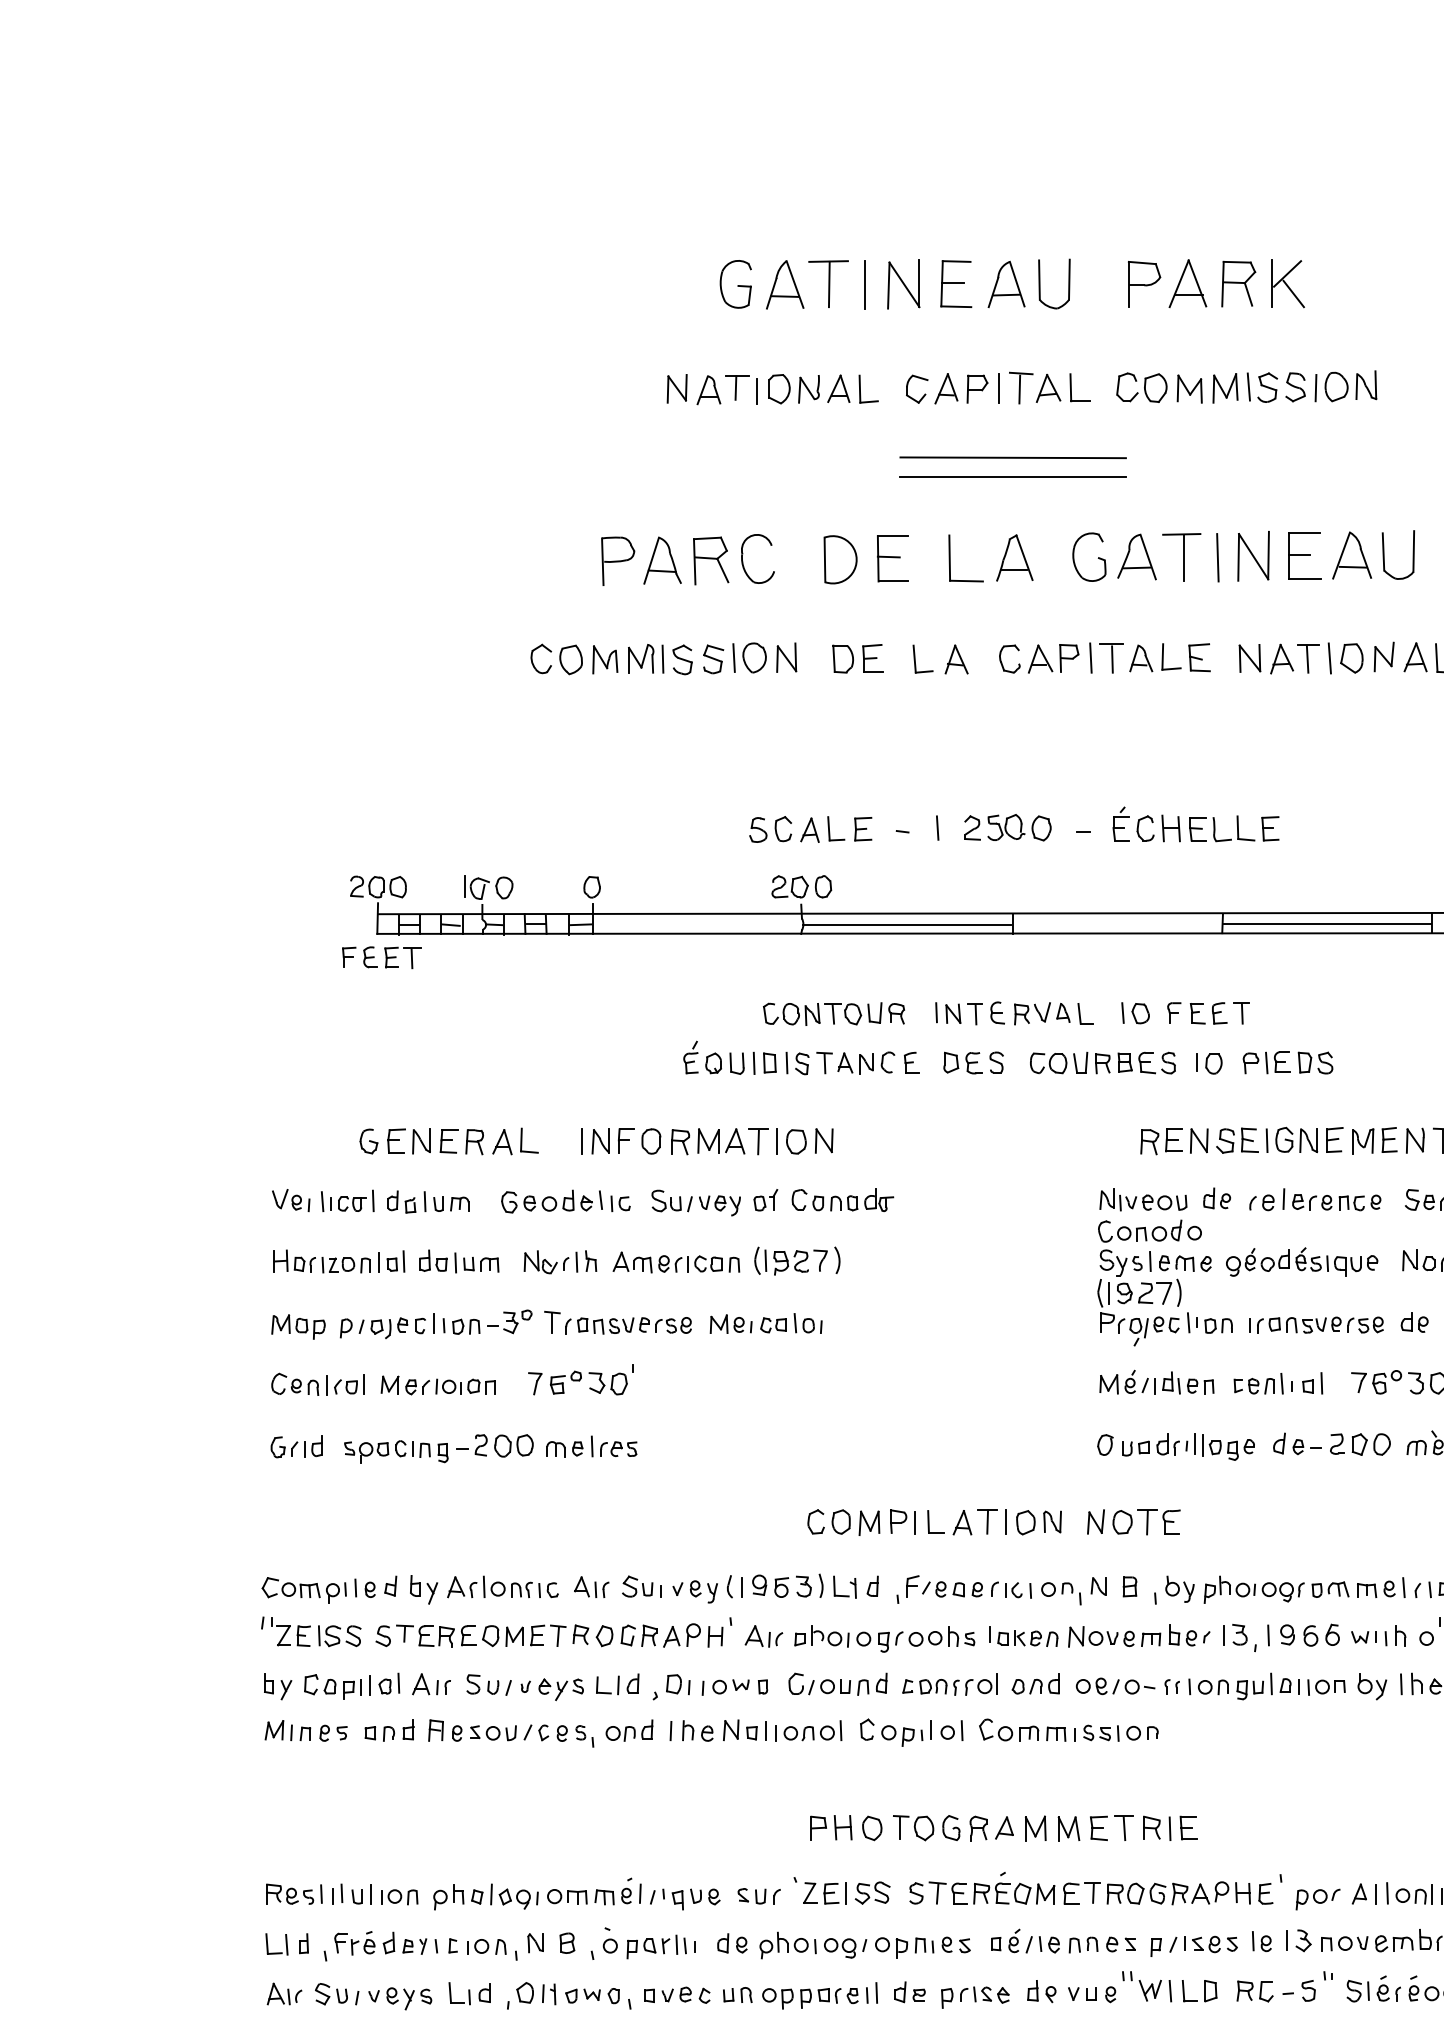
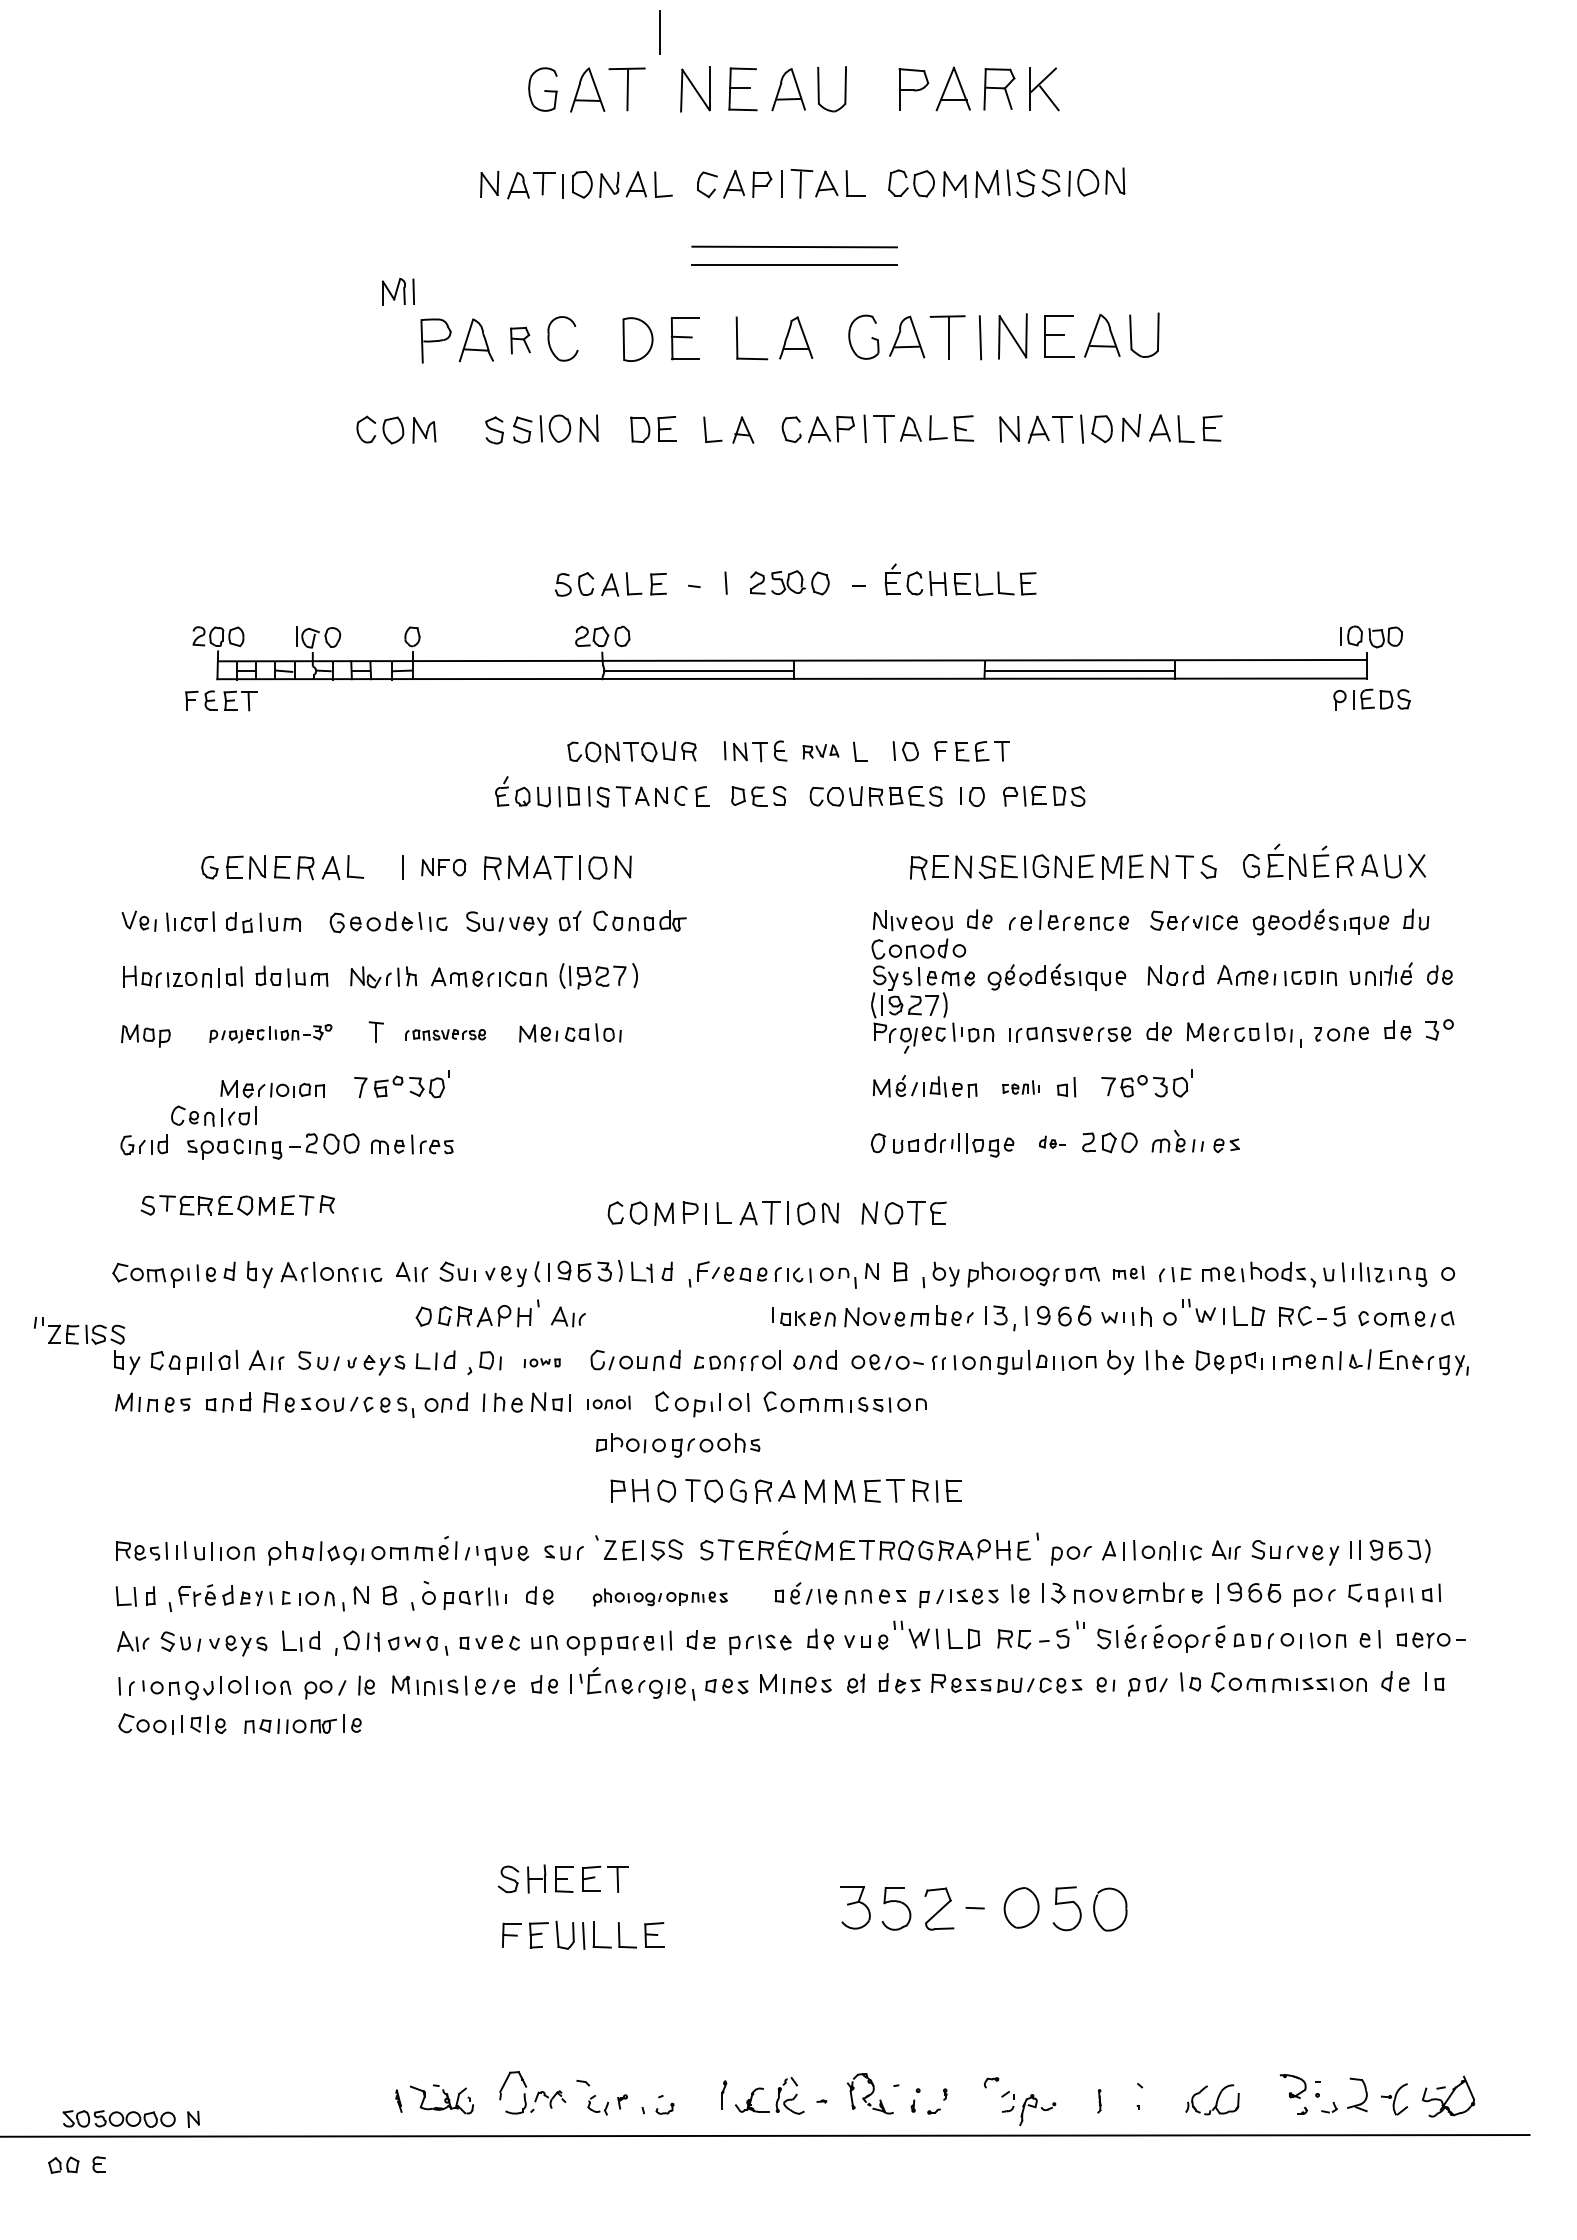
line: (864, 285) -> (659, 32), moved
part: (711, 560) -> (520, 340), size x0.6
part: (645, 658) -> (397, 291), moved
part: (1041, 1013) -> (820, 751), size x0.7
part: (626, 1141) -> (443, 867), size x0.7
part: (435, 1324) -> (270, 1033), size x0.7
part: (628, 1325) -> (445, 1034), size x0.7
part: (317, 1383) -> (213, 1115), moved
part: (1261, 1383) -> (1020, 1087), size x0.7
part: (1297, 1444) -> (1052, 1142), size x0.6
part: (1380, 1587) -> (1128, 1272), size x0.7
part: (311, 1631) -> (79, 1330), moved
part: (482, 1635) -> (237, 1205), moved
part: (885, 1639) -> (678, 1445), moved
part: (735, 1686) -> (542, 1362), size x0.6
part: (808, 1730) -> (608, 1402), size x0.7
part: (865, 1945) -> (660, 1597), size x0.7

